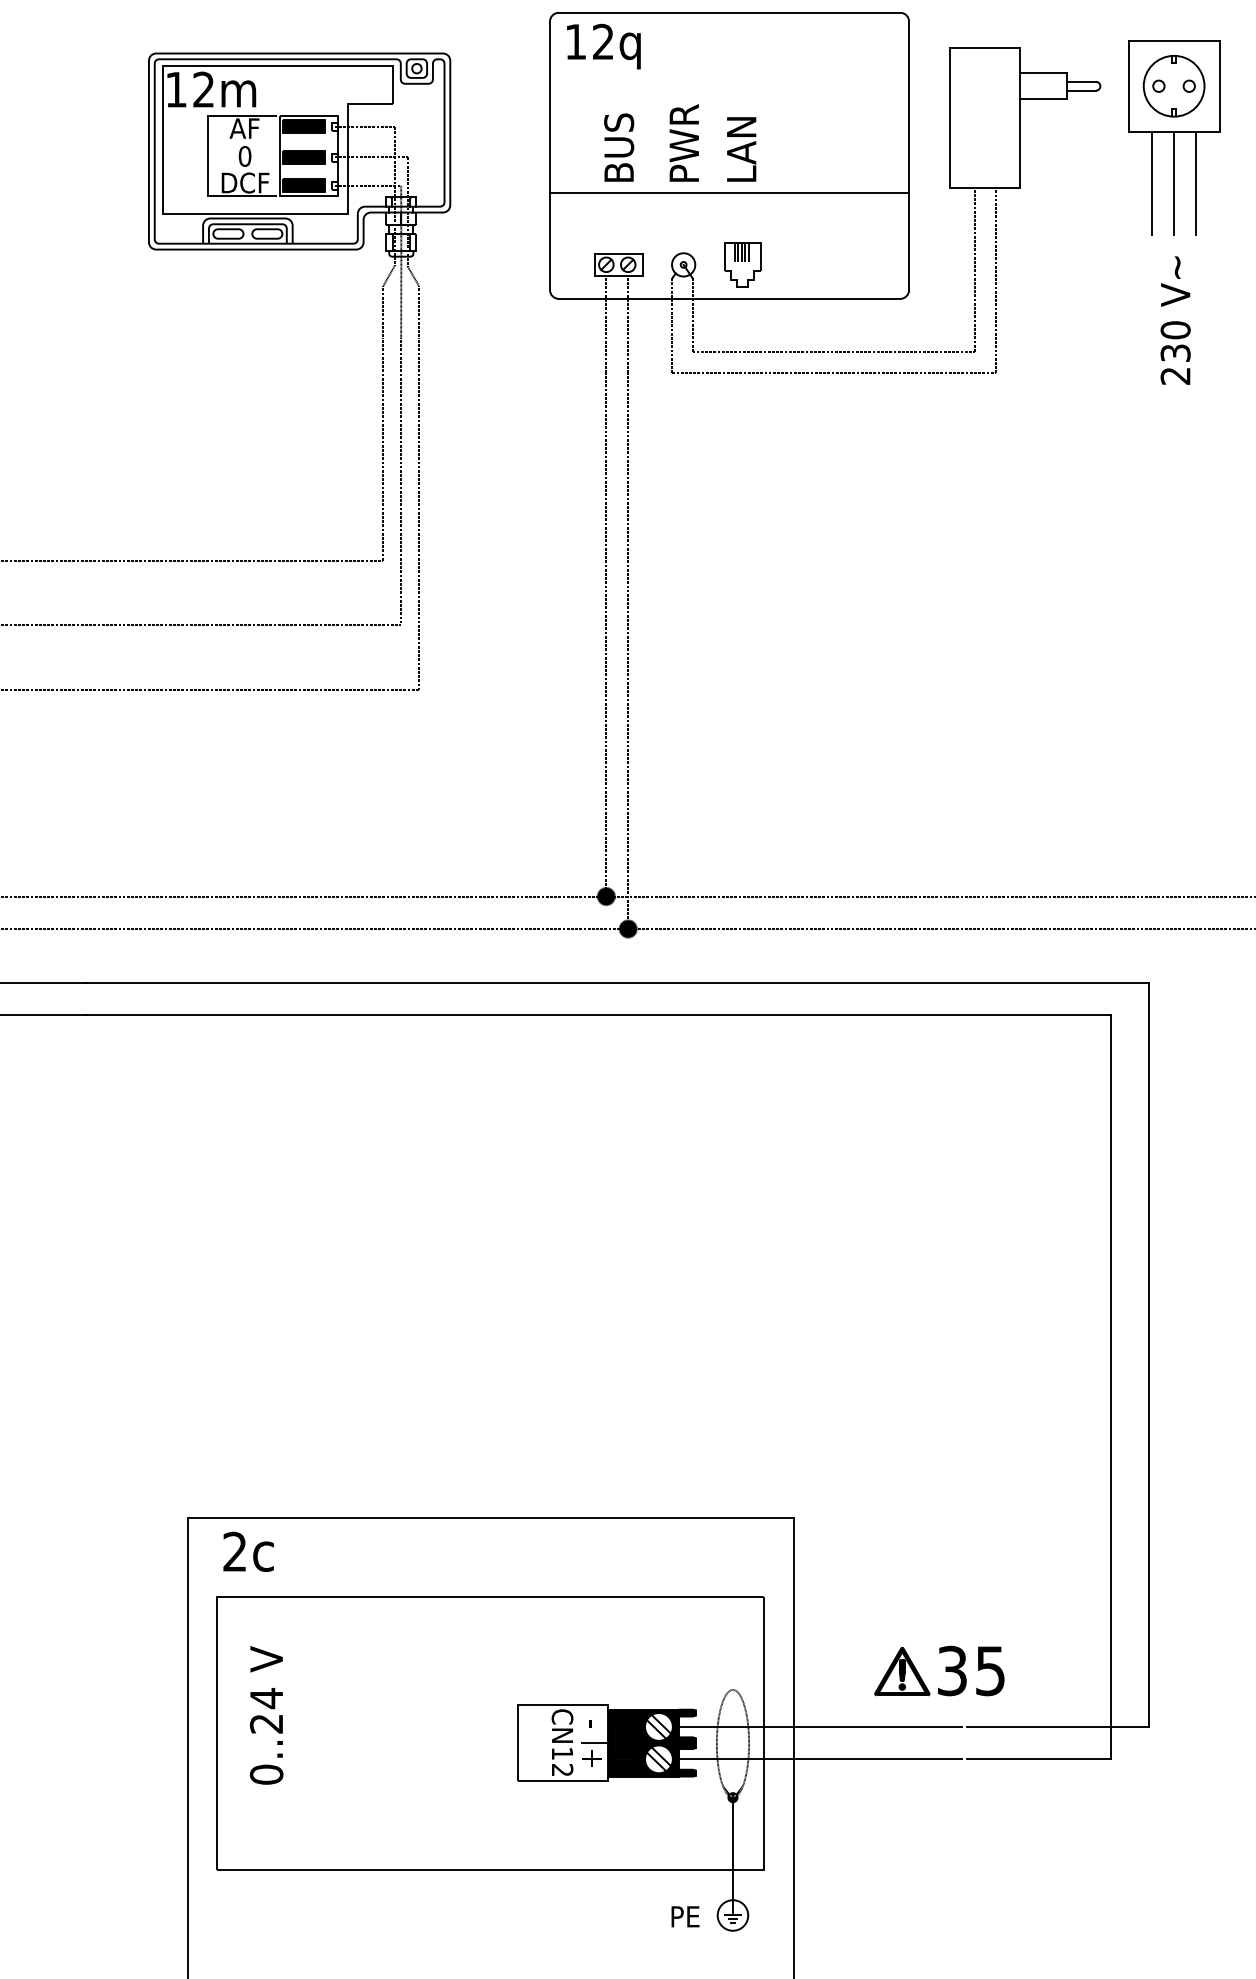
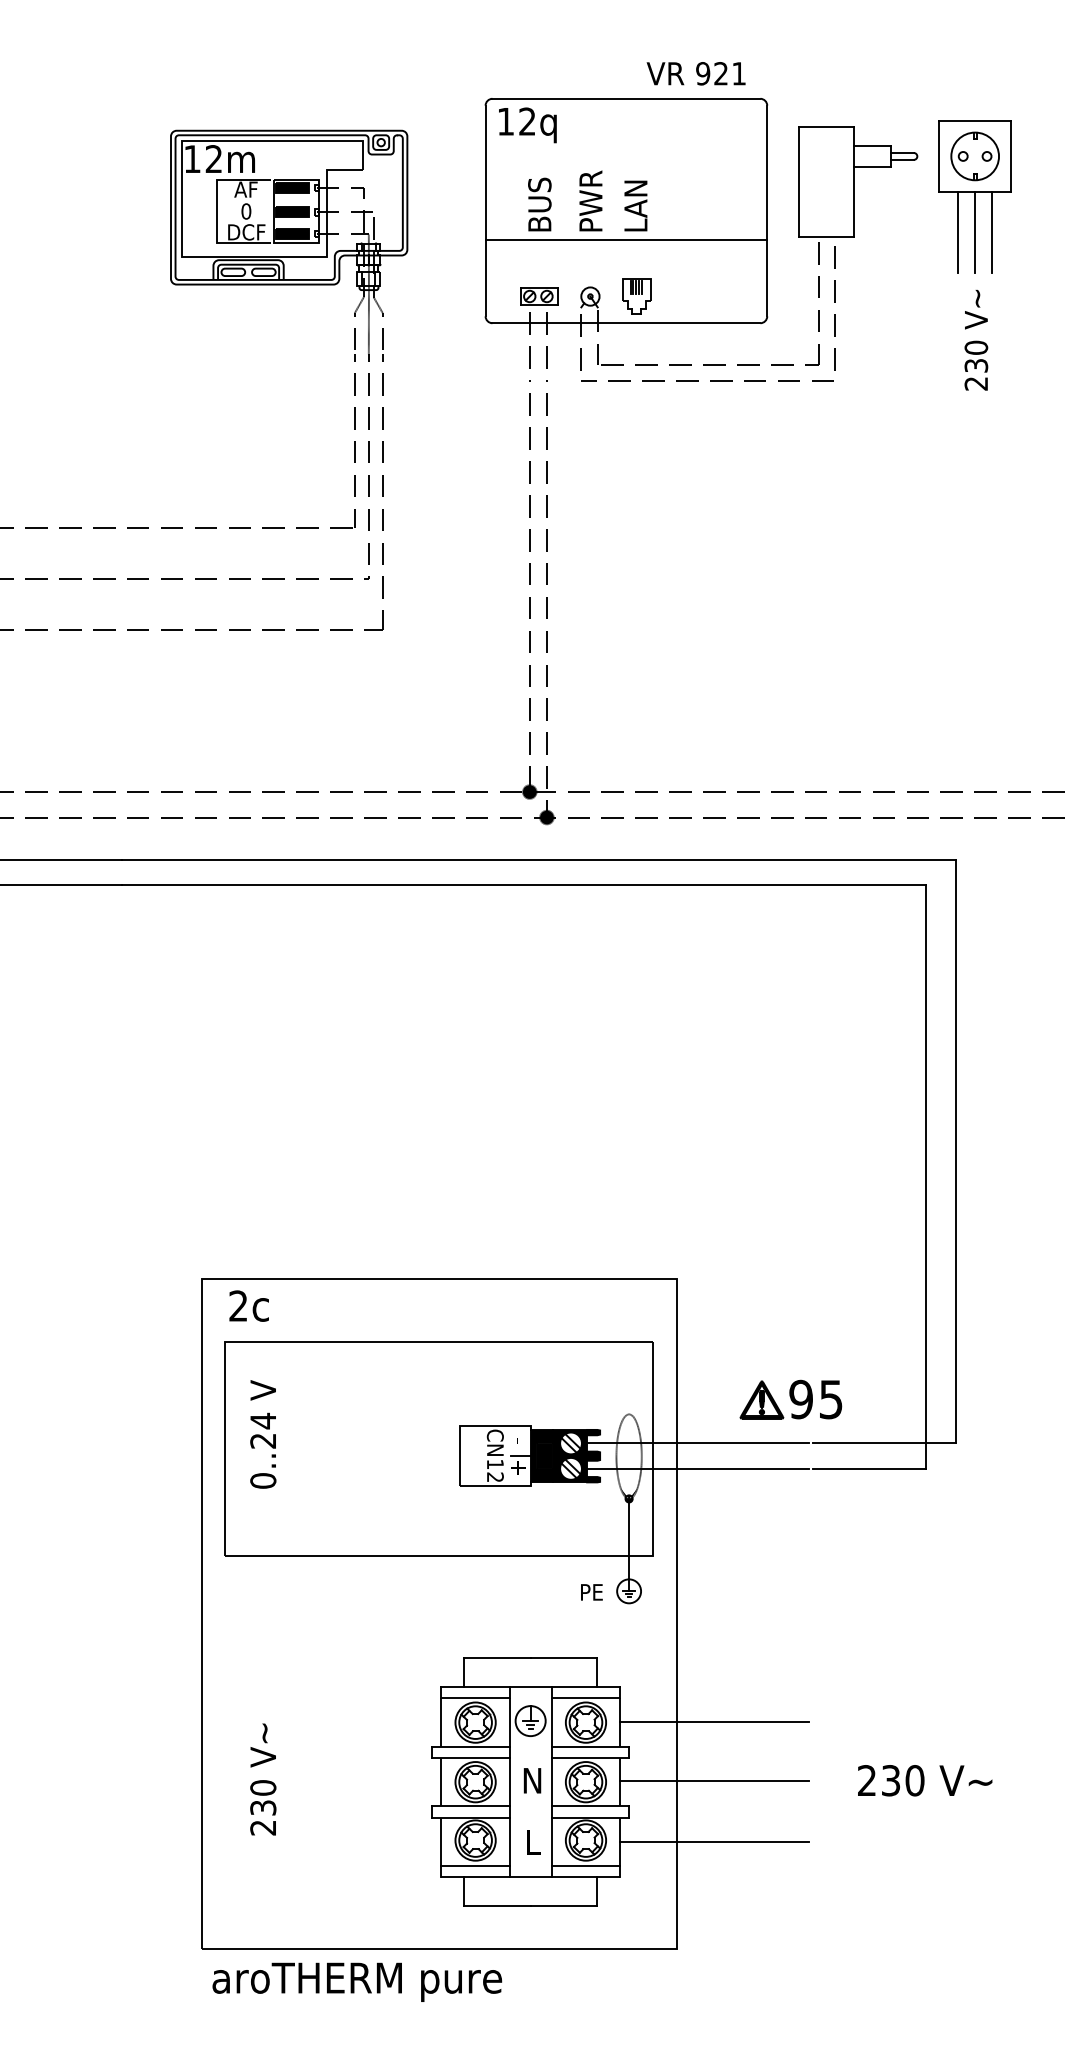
text: (951, 1670) -> (800, 1399), 35 -> 95

